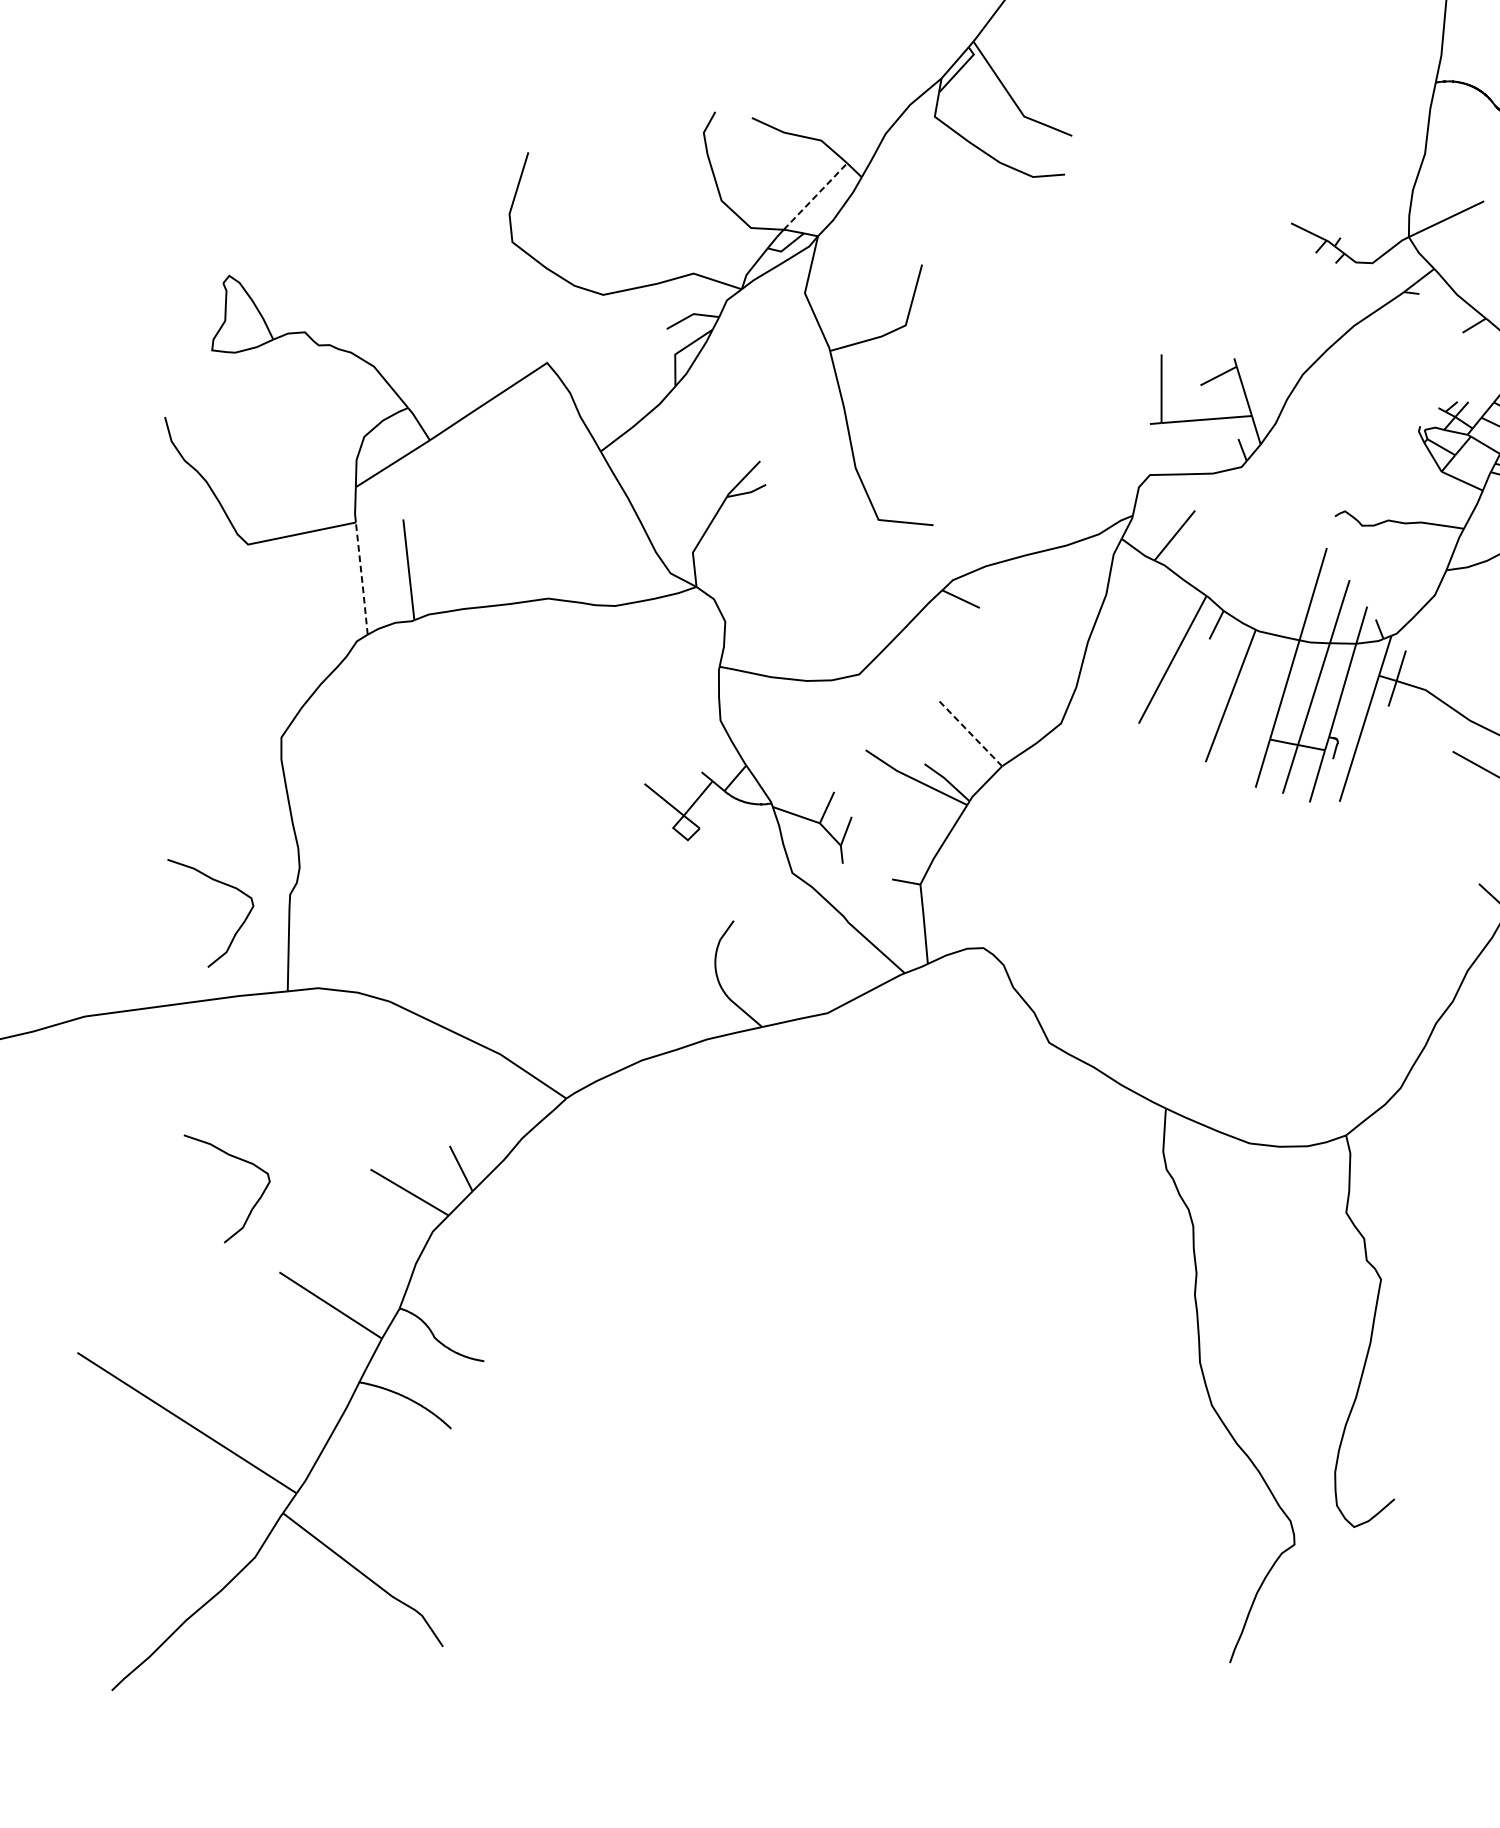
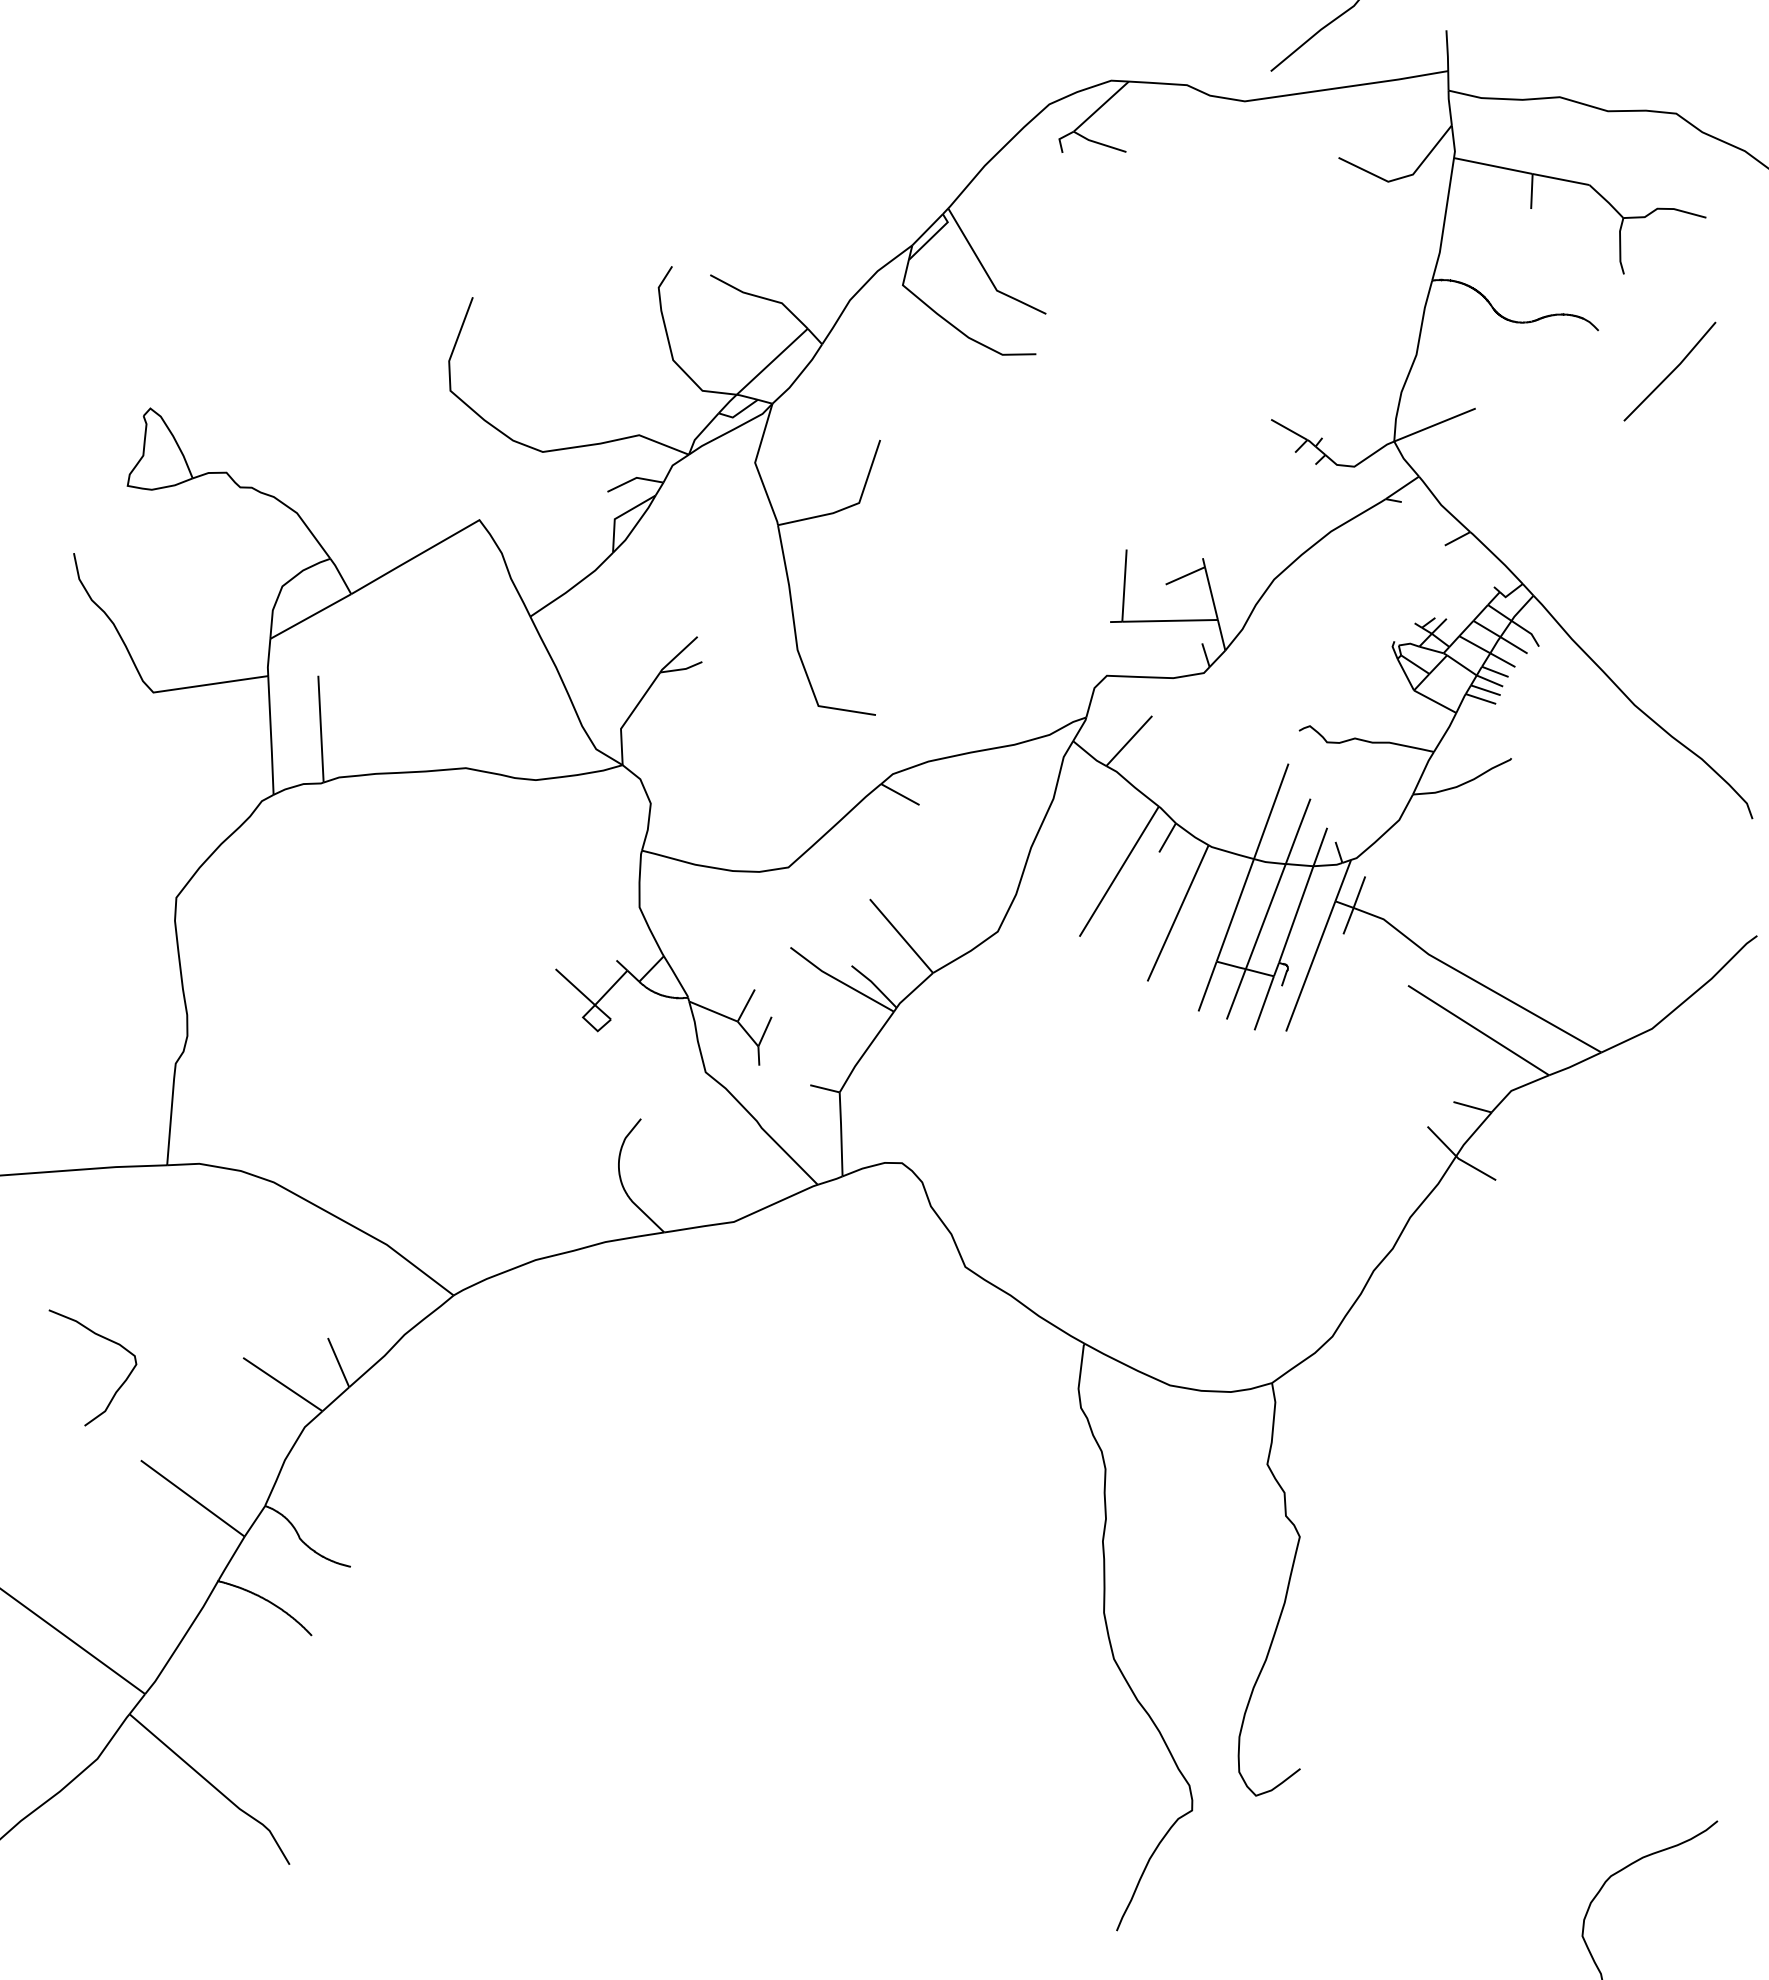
line: (815, 196) -> (772, 361), dashed -> solid
line: (362, 578) -> (271, 735), dashed -> solid
line: (970, 733) -> (901, 936), dashed -> solid
curve: (222, 884) -> (105, 1048), removed

